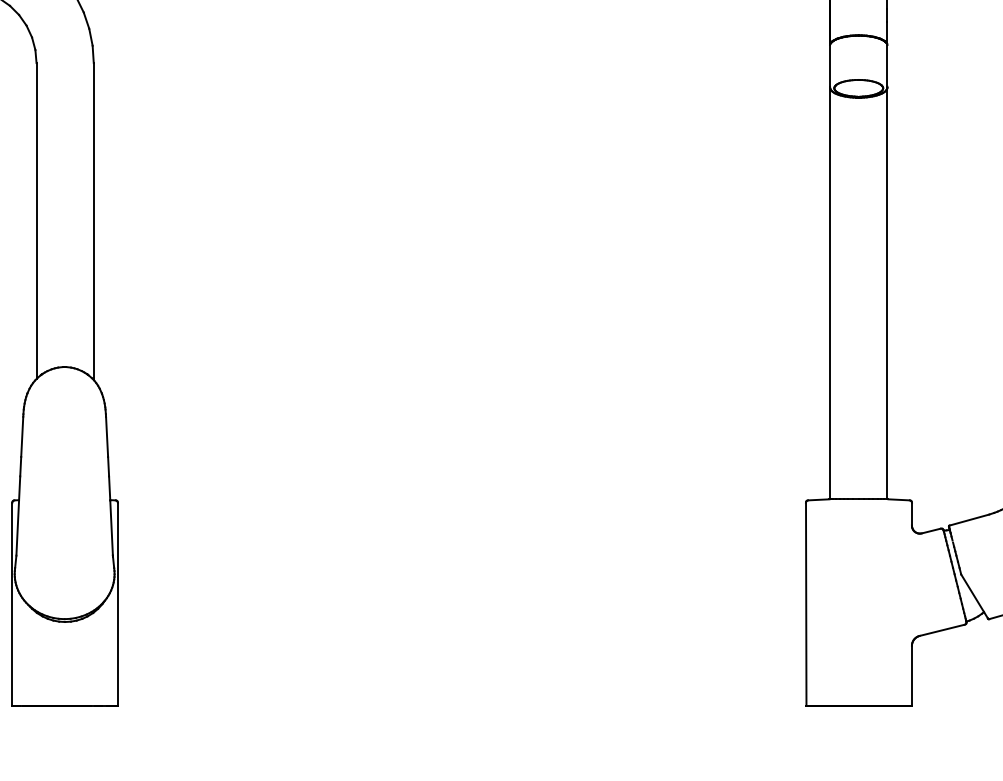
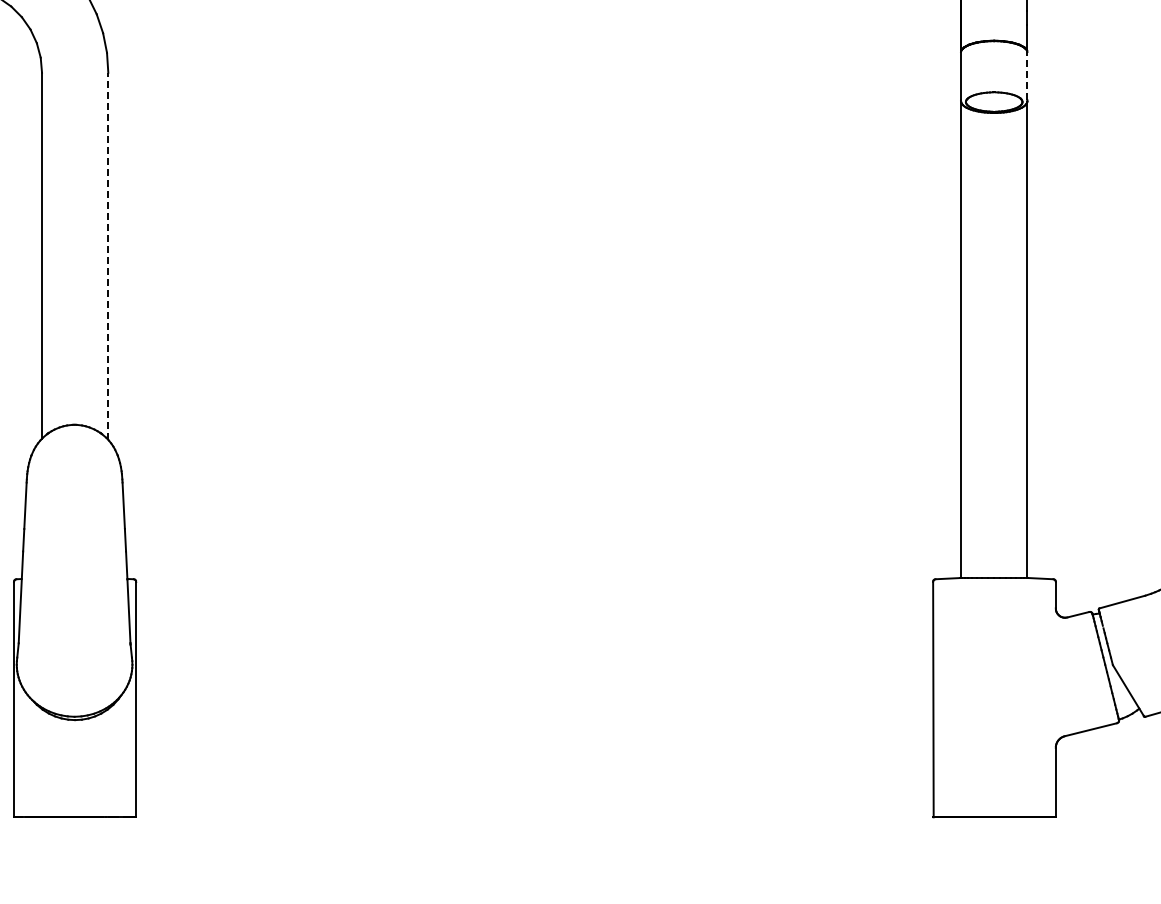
line: (887, 65) -> (1027, 75), solid -> dashed
line: (93, 221) -> (108, 256), solid -> dashed

